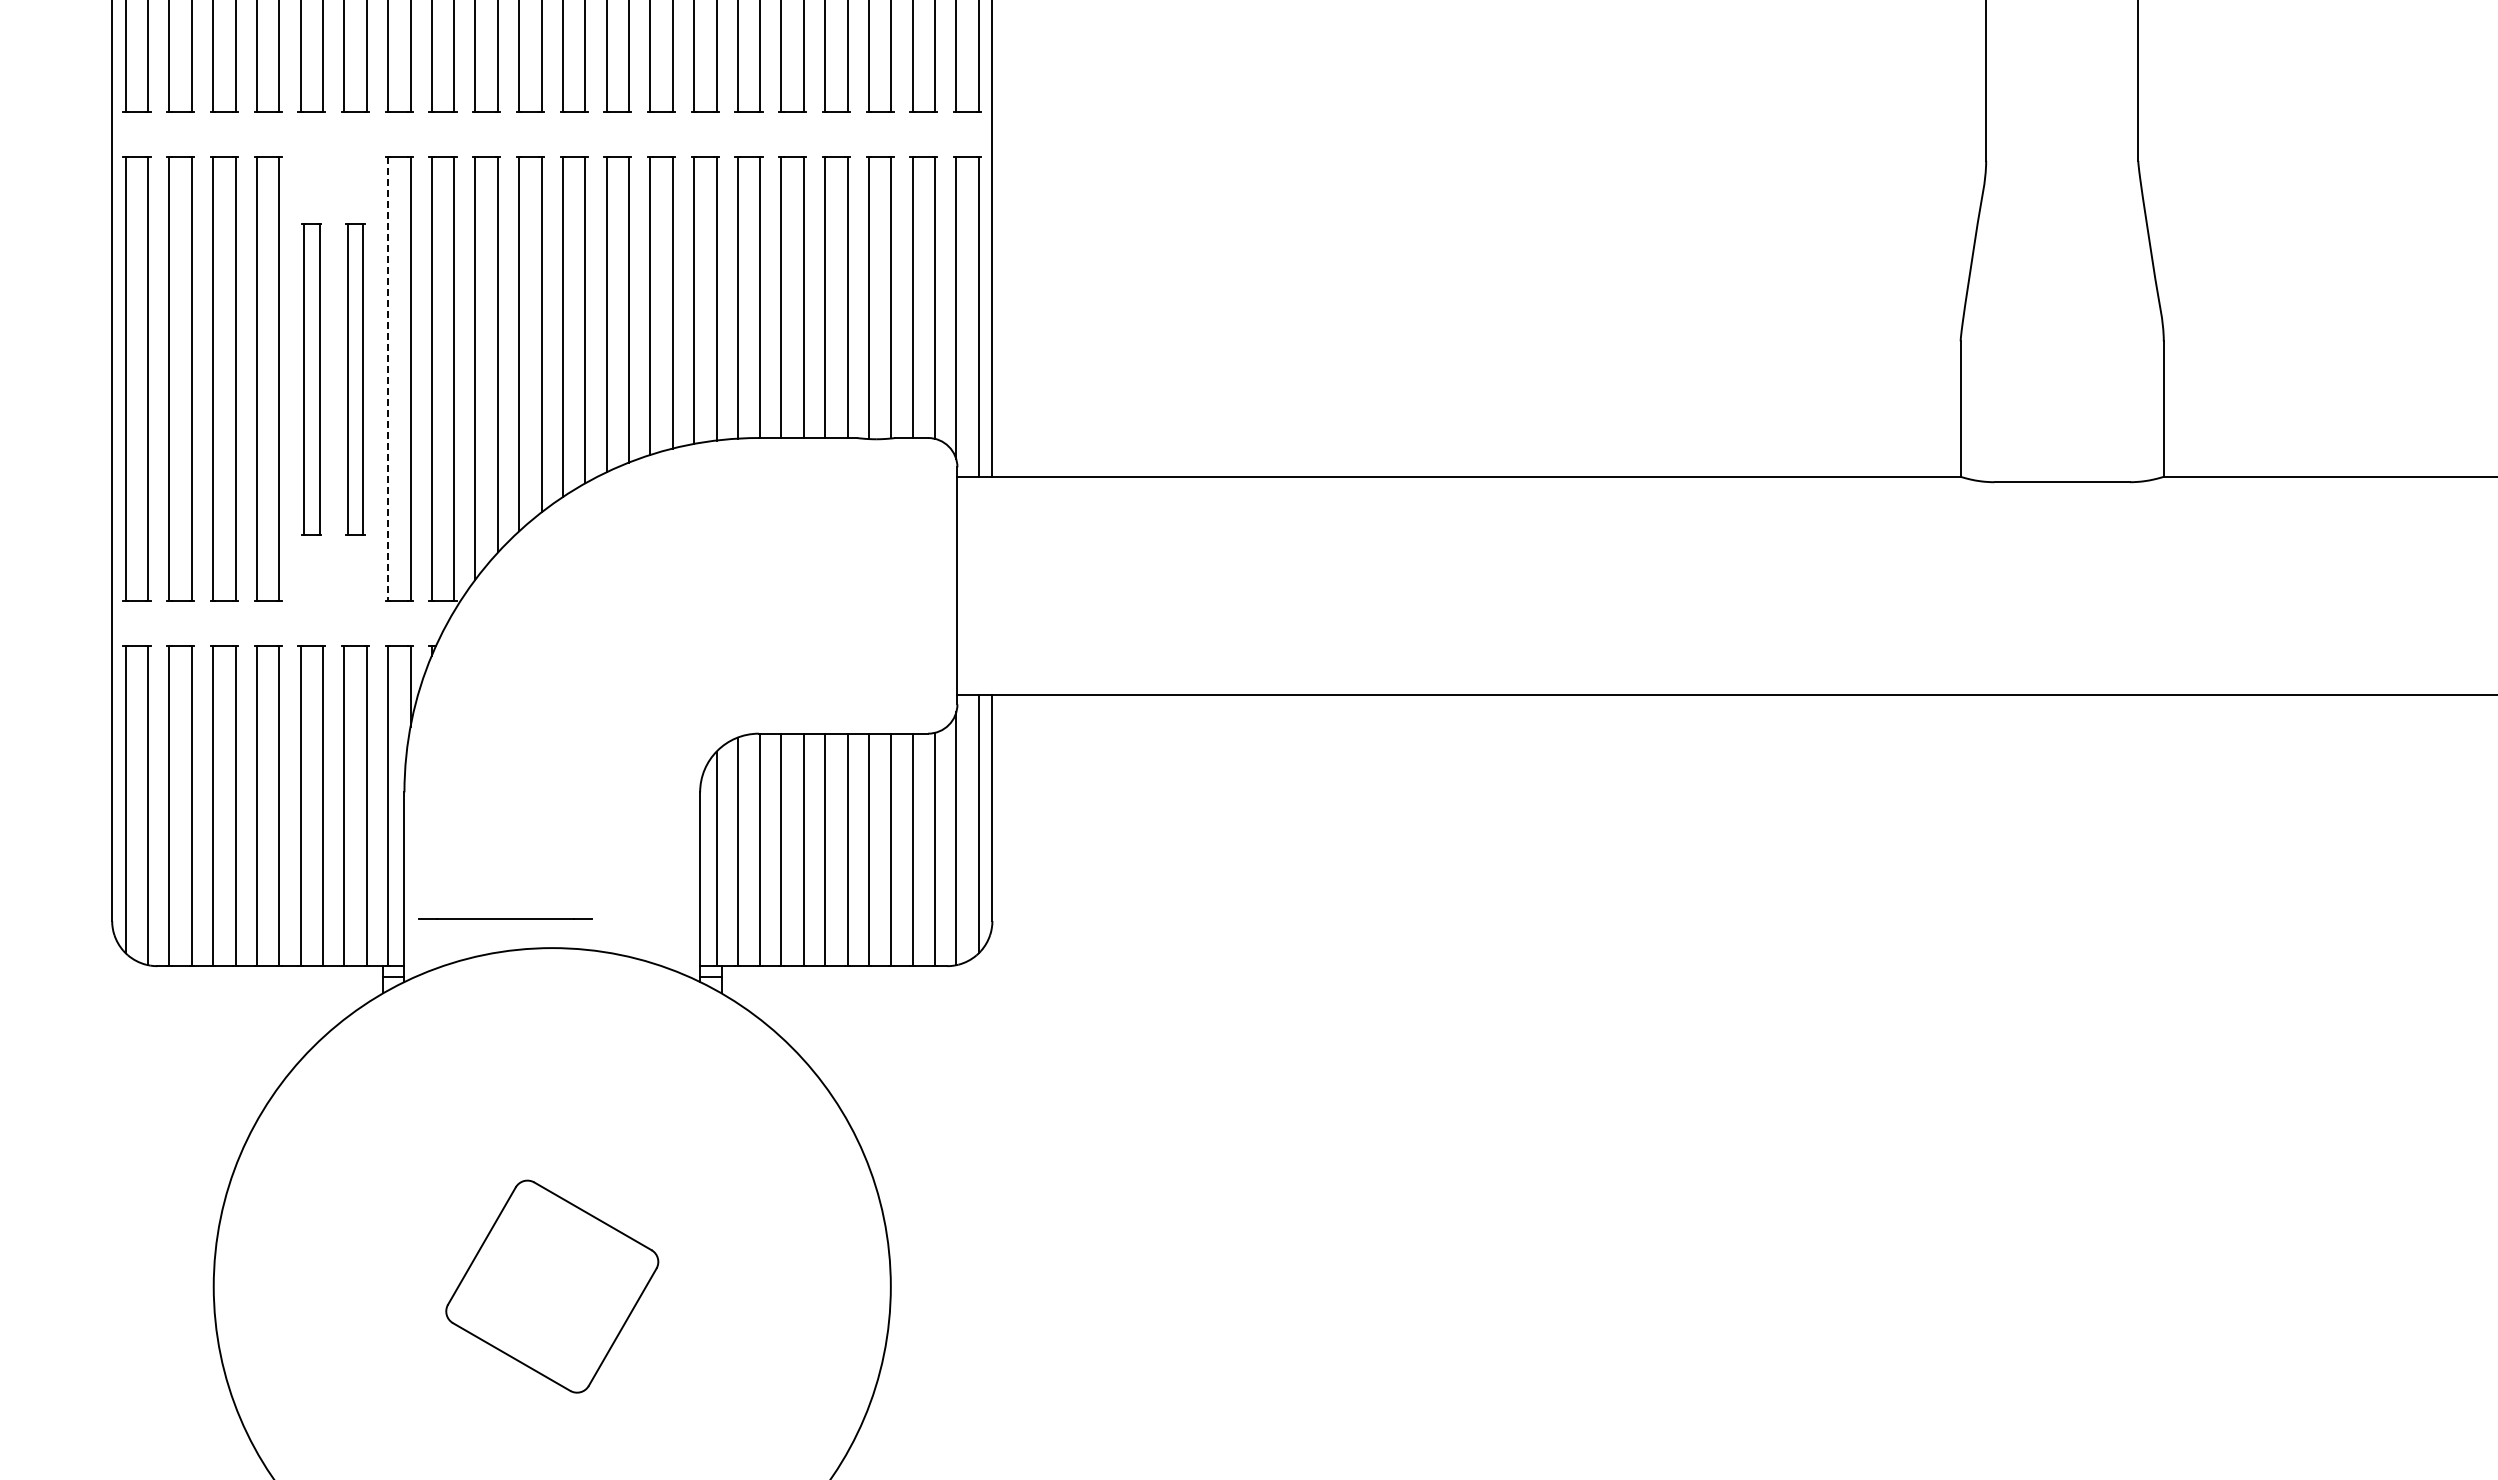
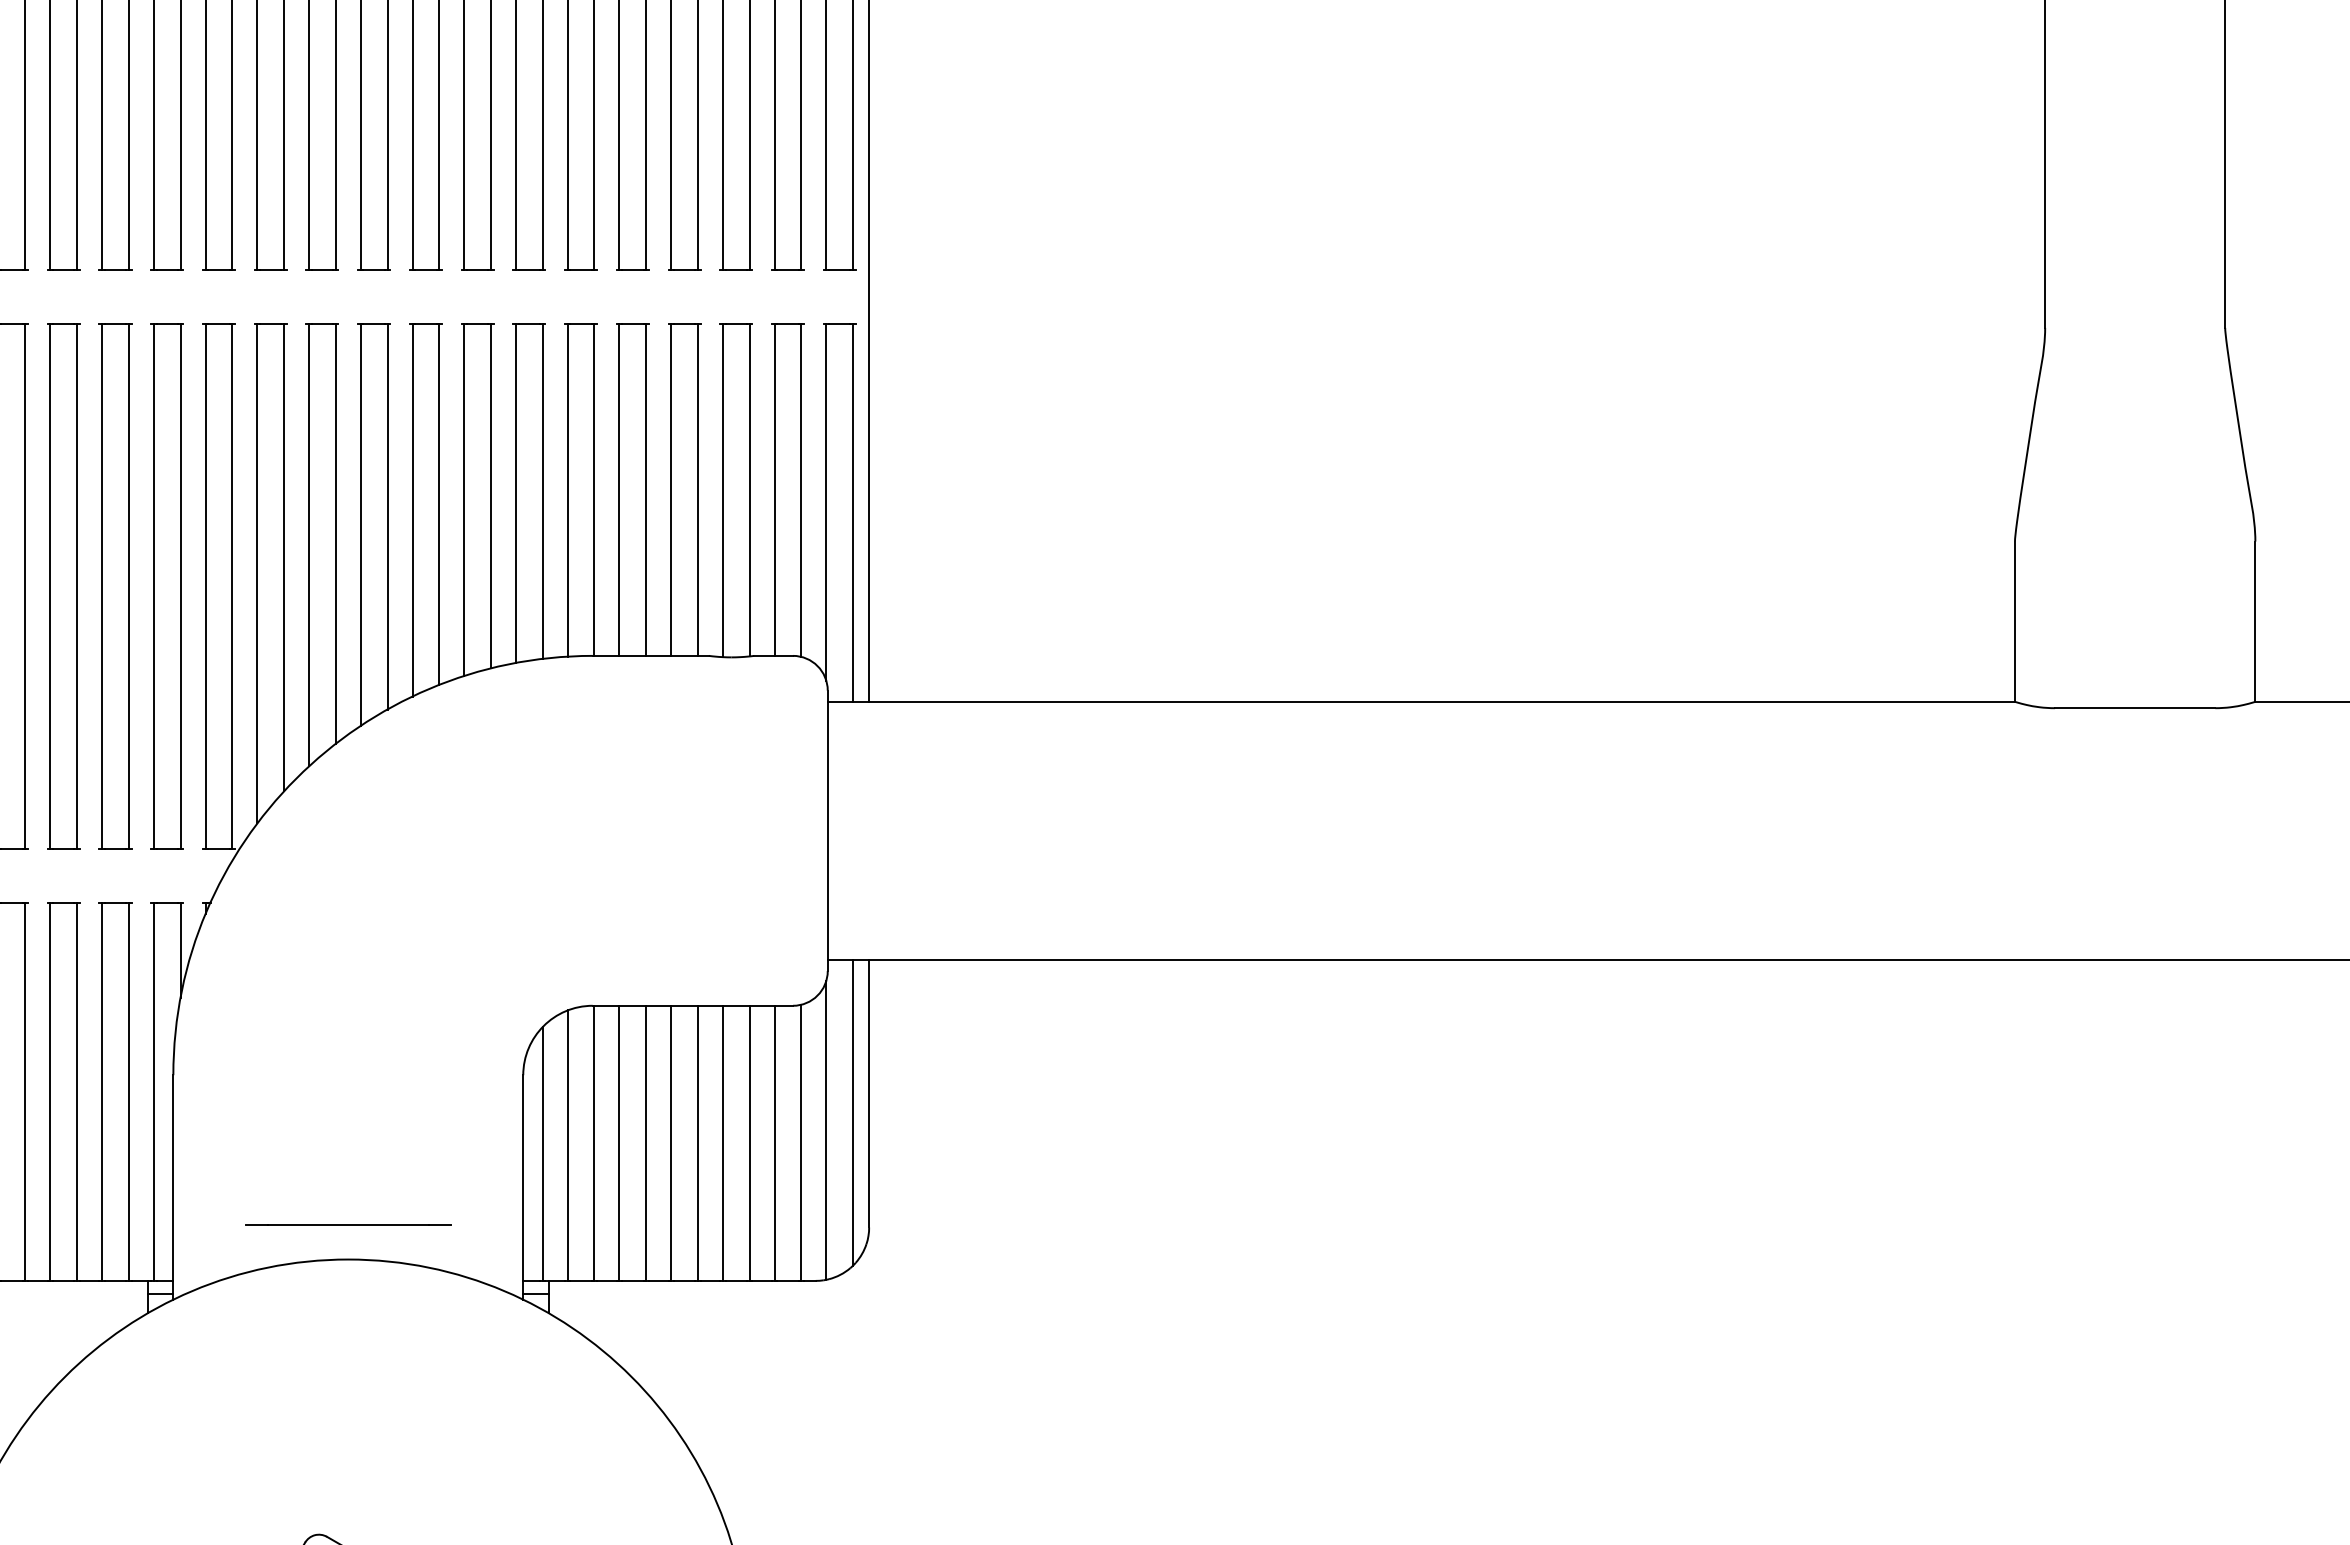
part: (311, 378) -> (63, 585), size x1.43
part: (355, 378) -> (115, 585), size x1.43
line: (388, 379) -> (154, 586), dashed -> solid
line: (505, 918) -> (348, 1224), moved

